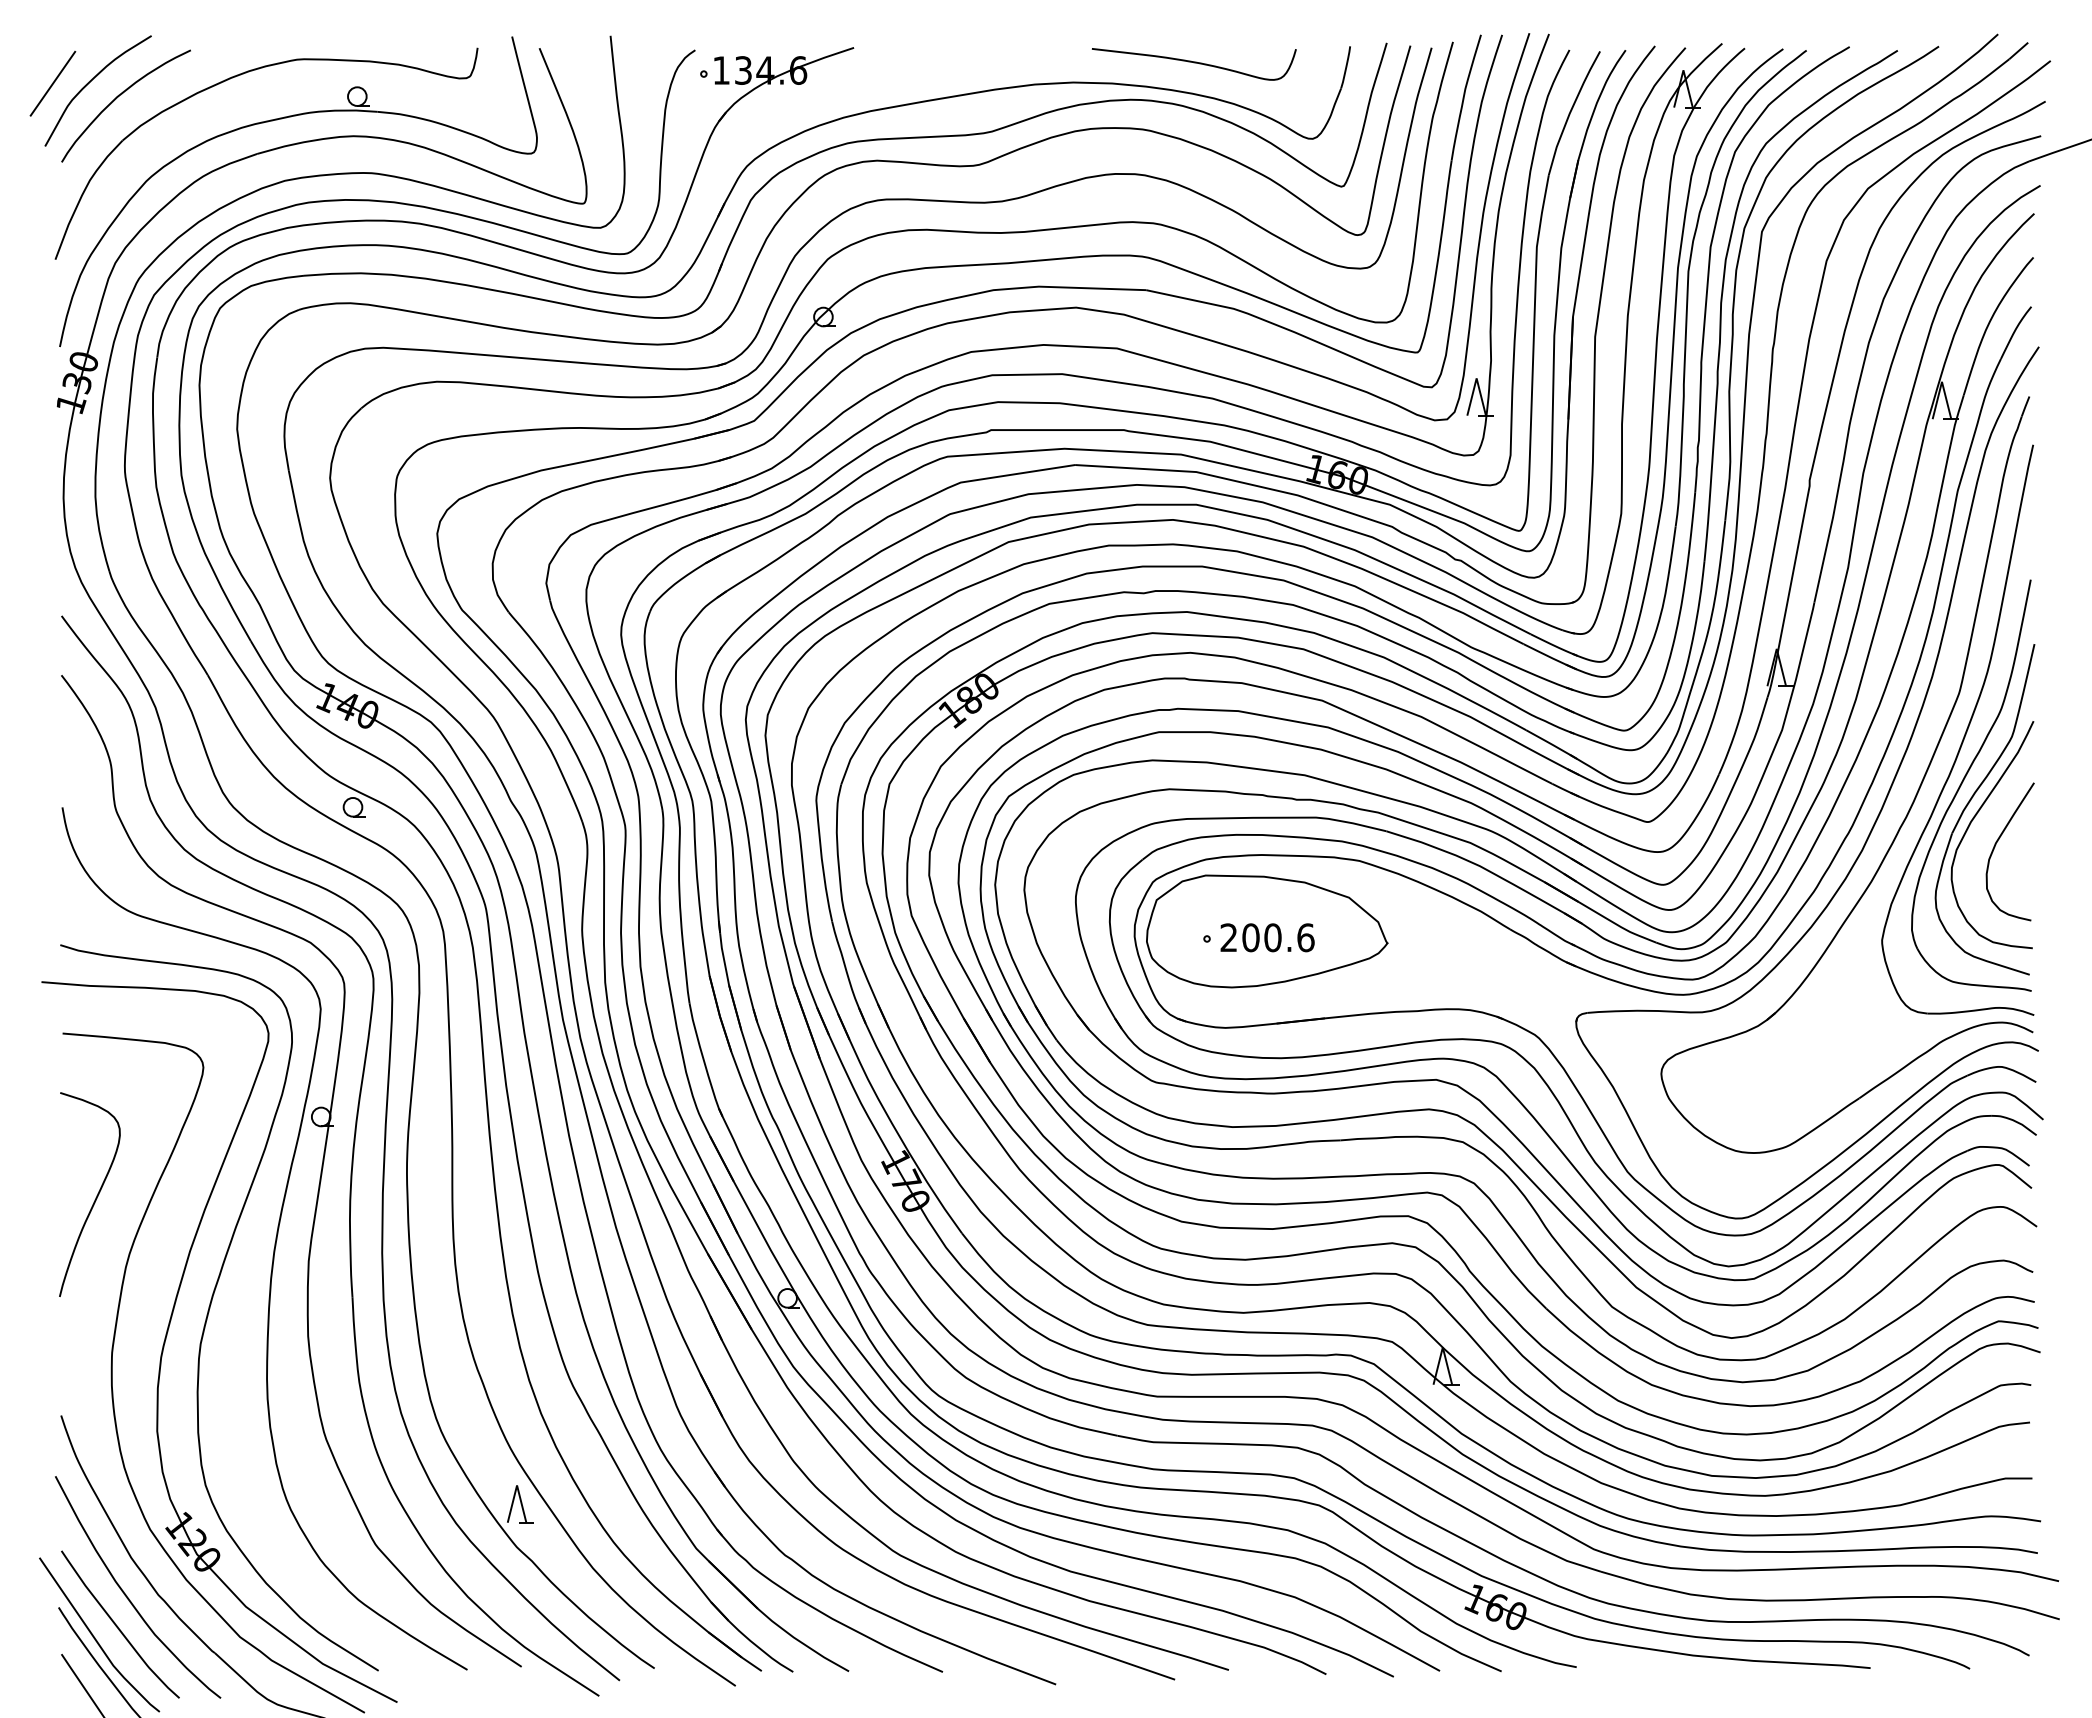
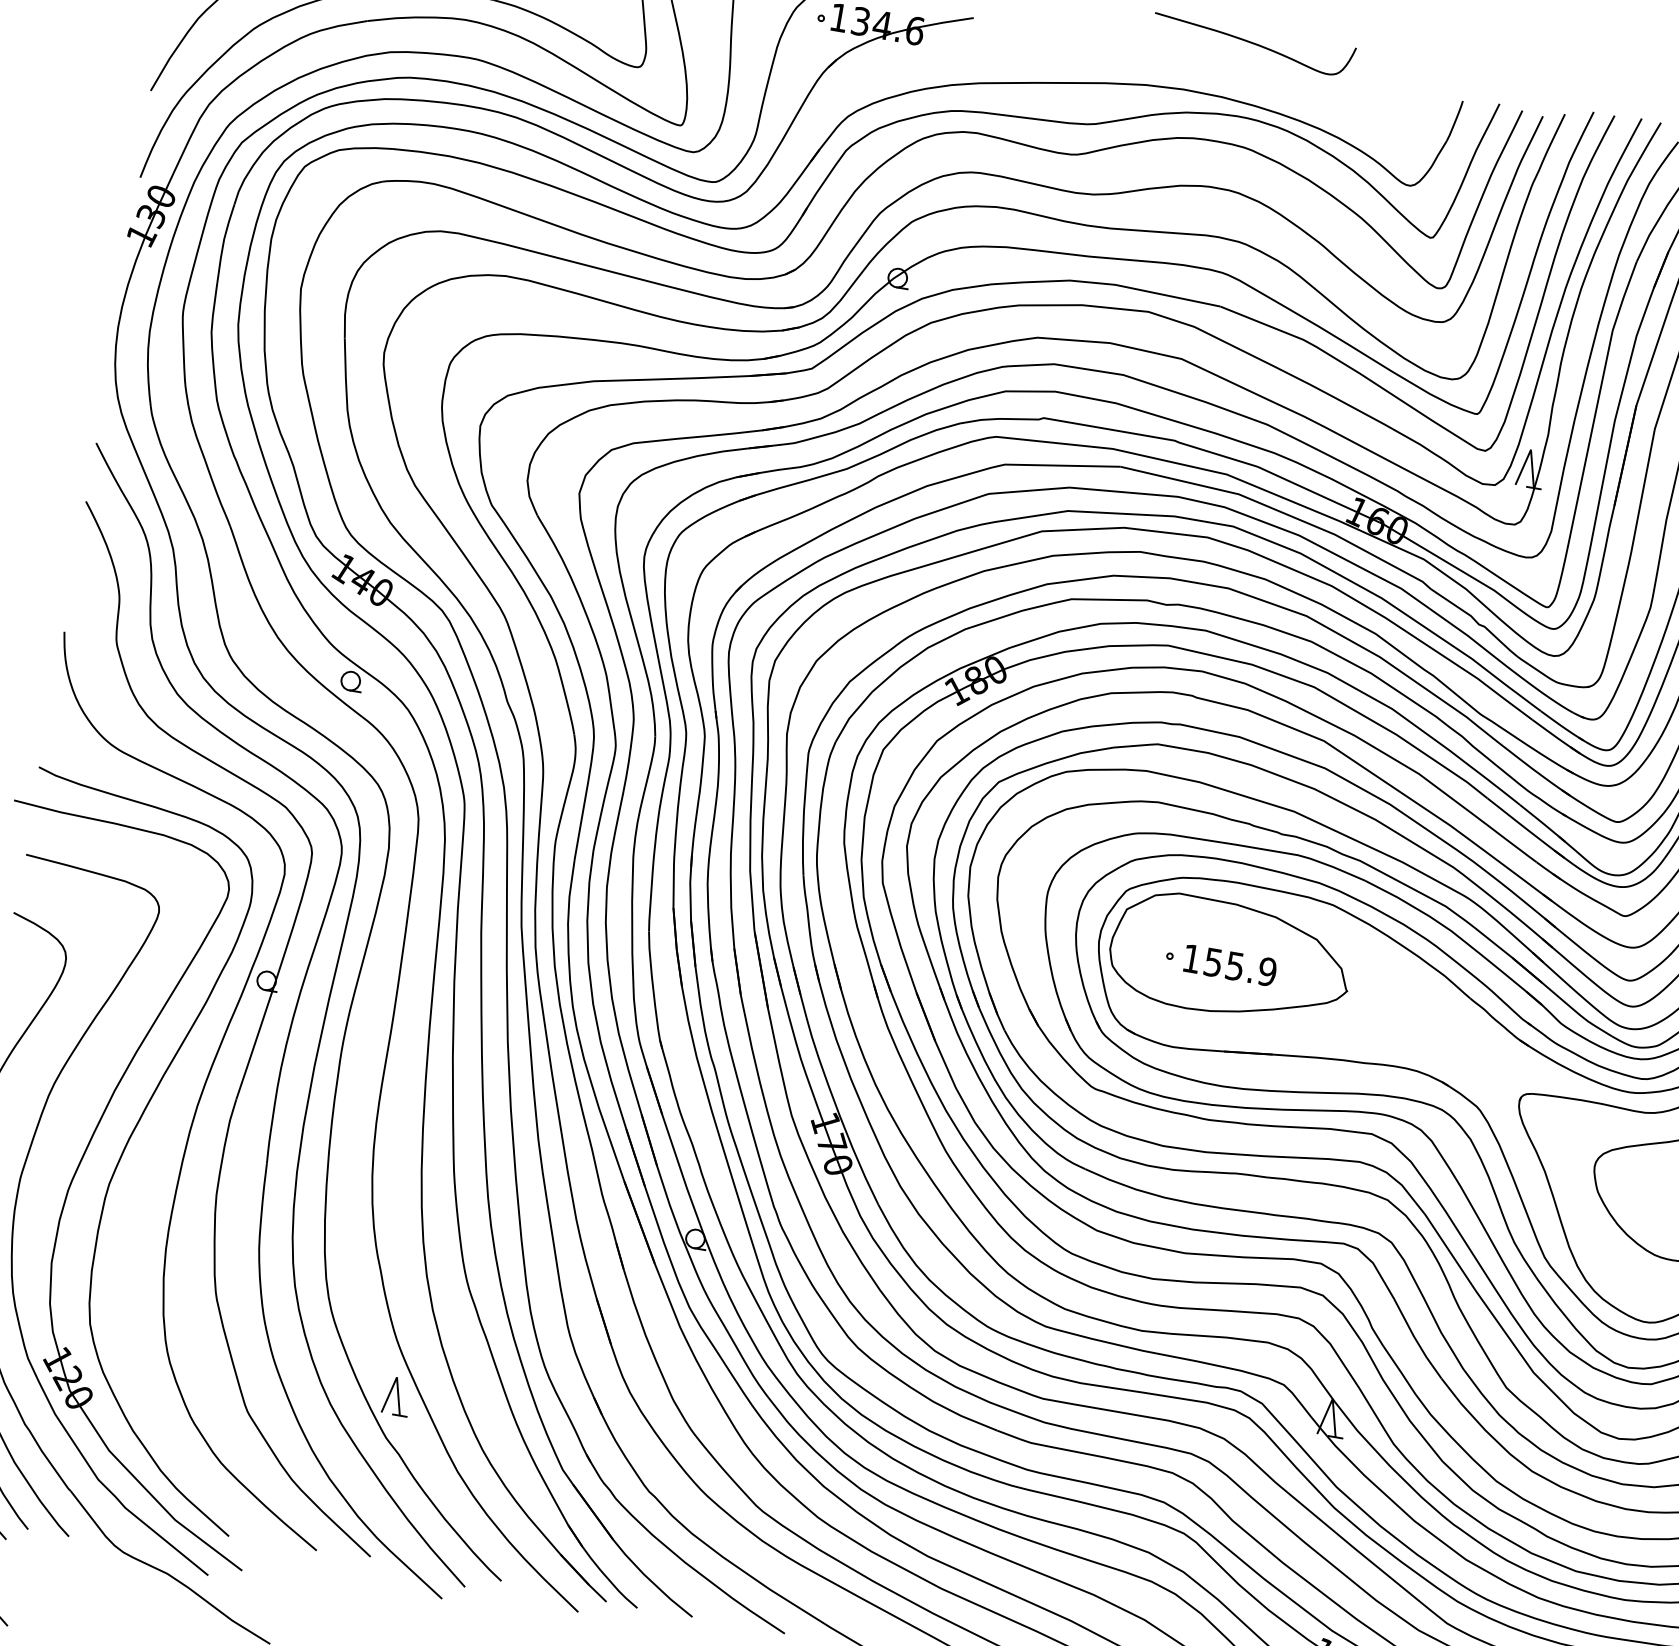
curve: (1193, 63) -> (1252, 44), moved
text: (1267, 937) -> (1229, 965), 200.6 -> 155.9

